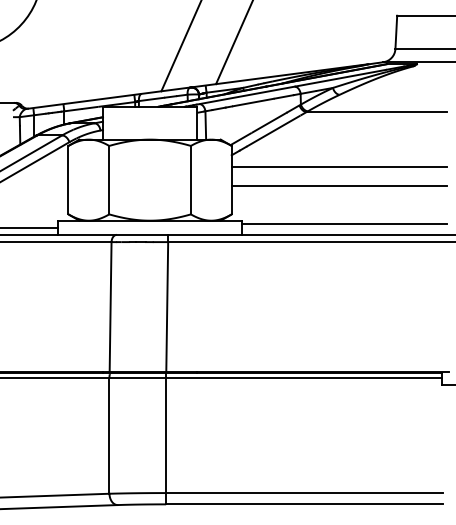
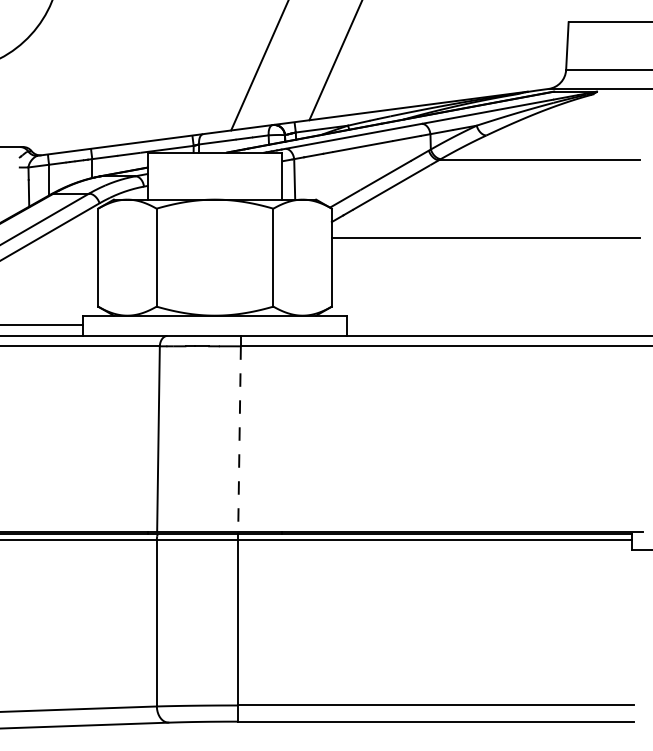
line: (339, 186) -> (486, 266), removed
line: (344, 224) -> (493, 321), removed
line: (167, 306) -> (239, 438), solid -> dashed

